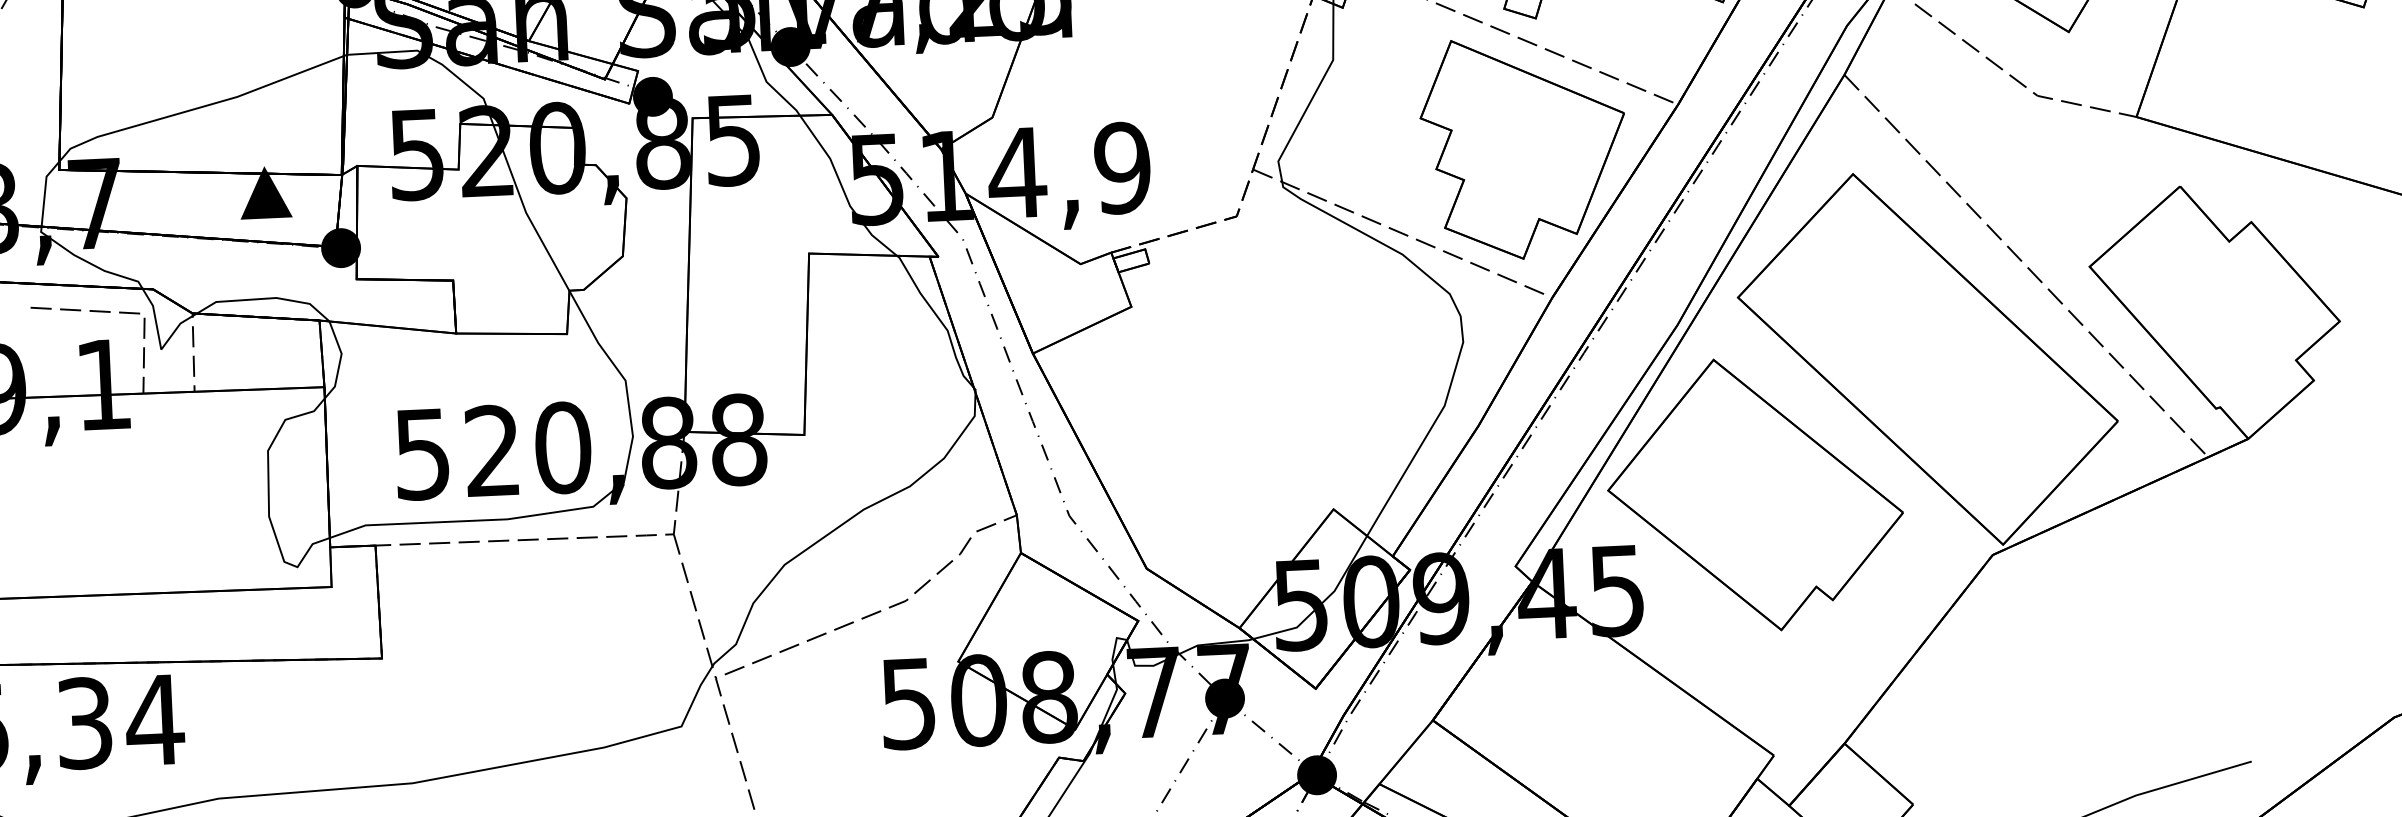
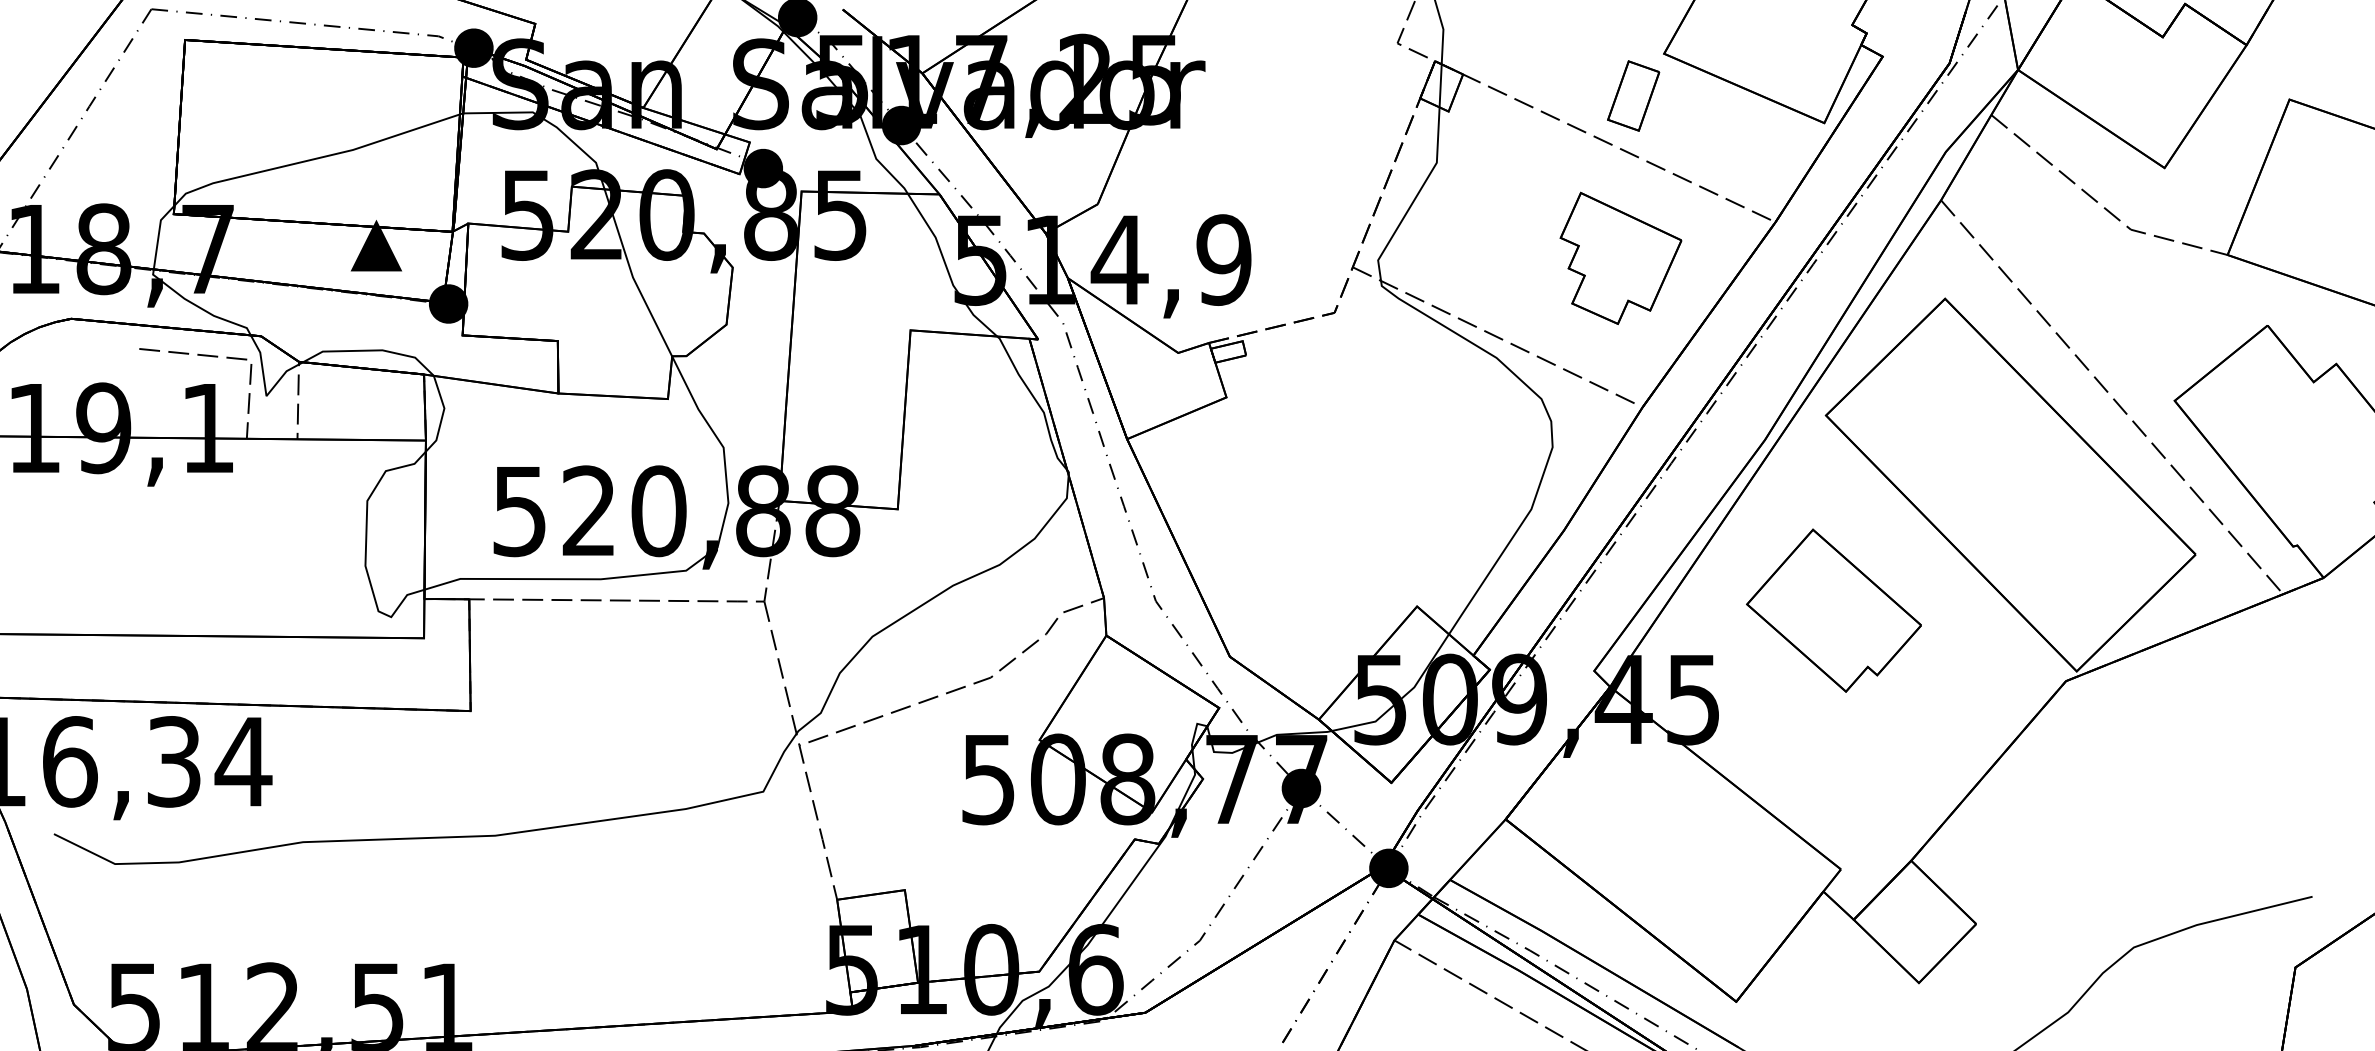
part: (1523, 148) -> (1620, 258), size x0.6
part: (1754, 494) -> (1833, 610), size x0.6

